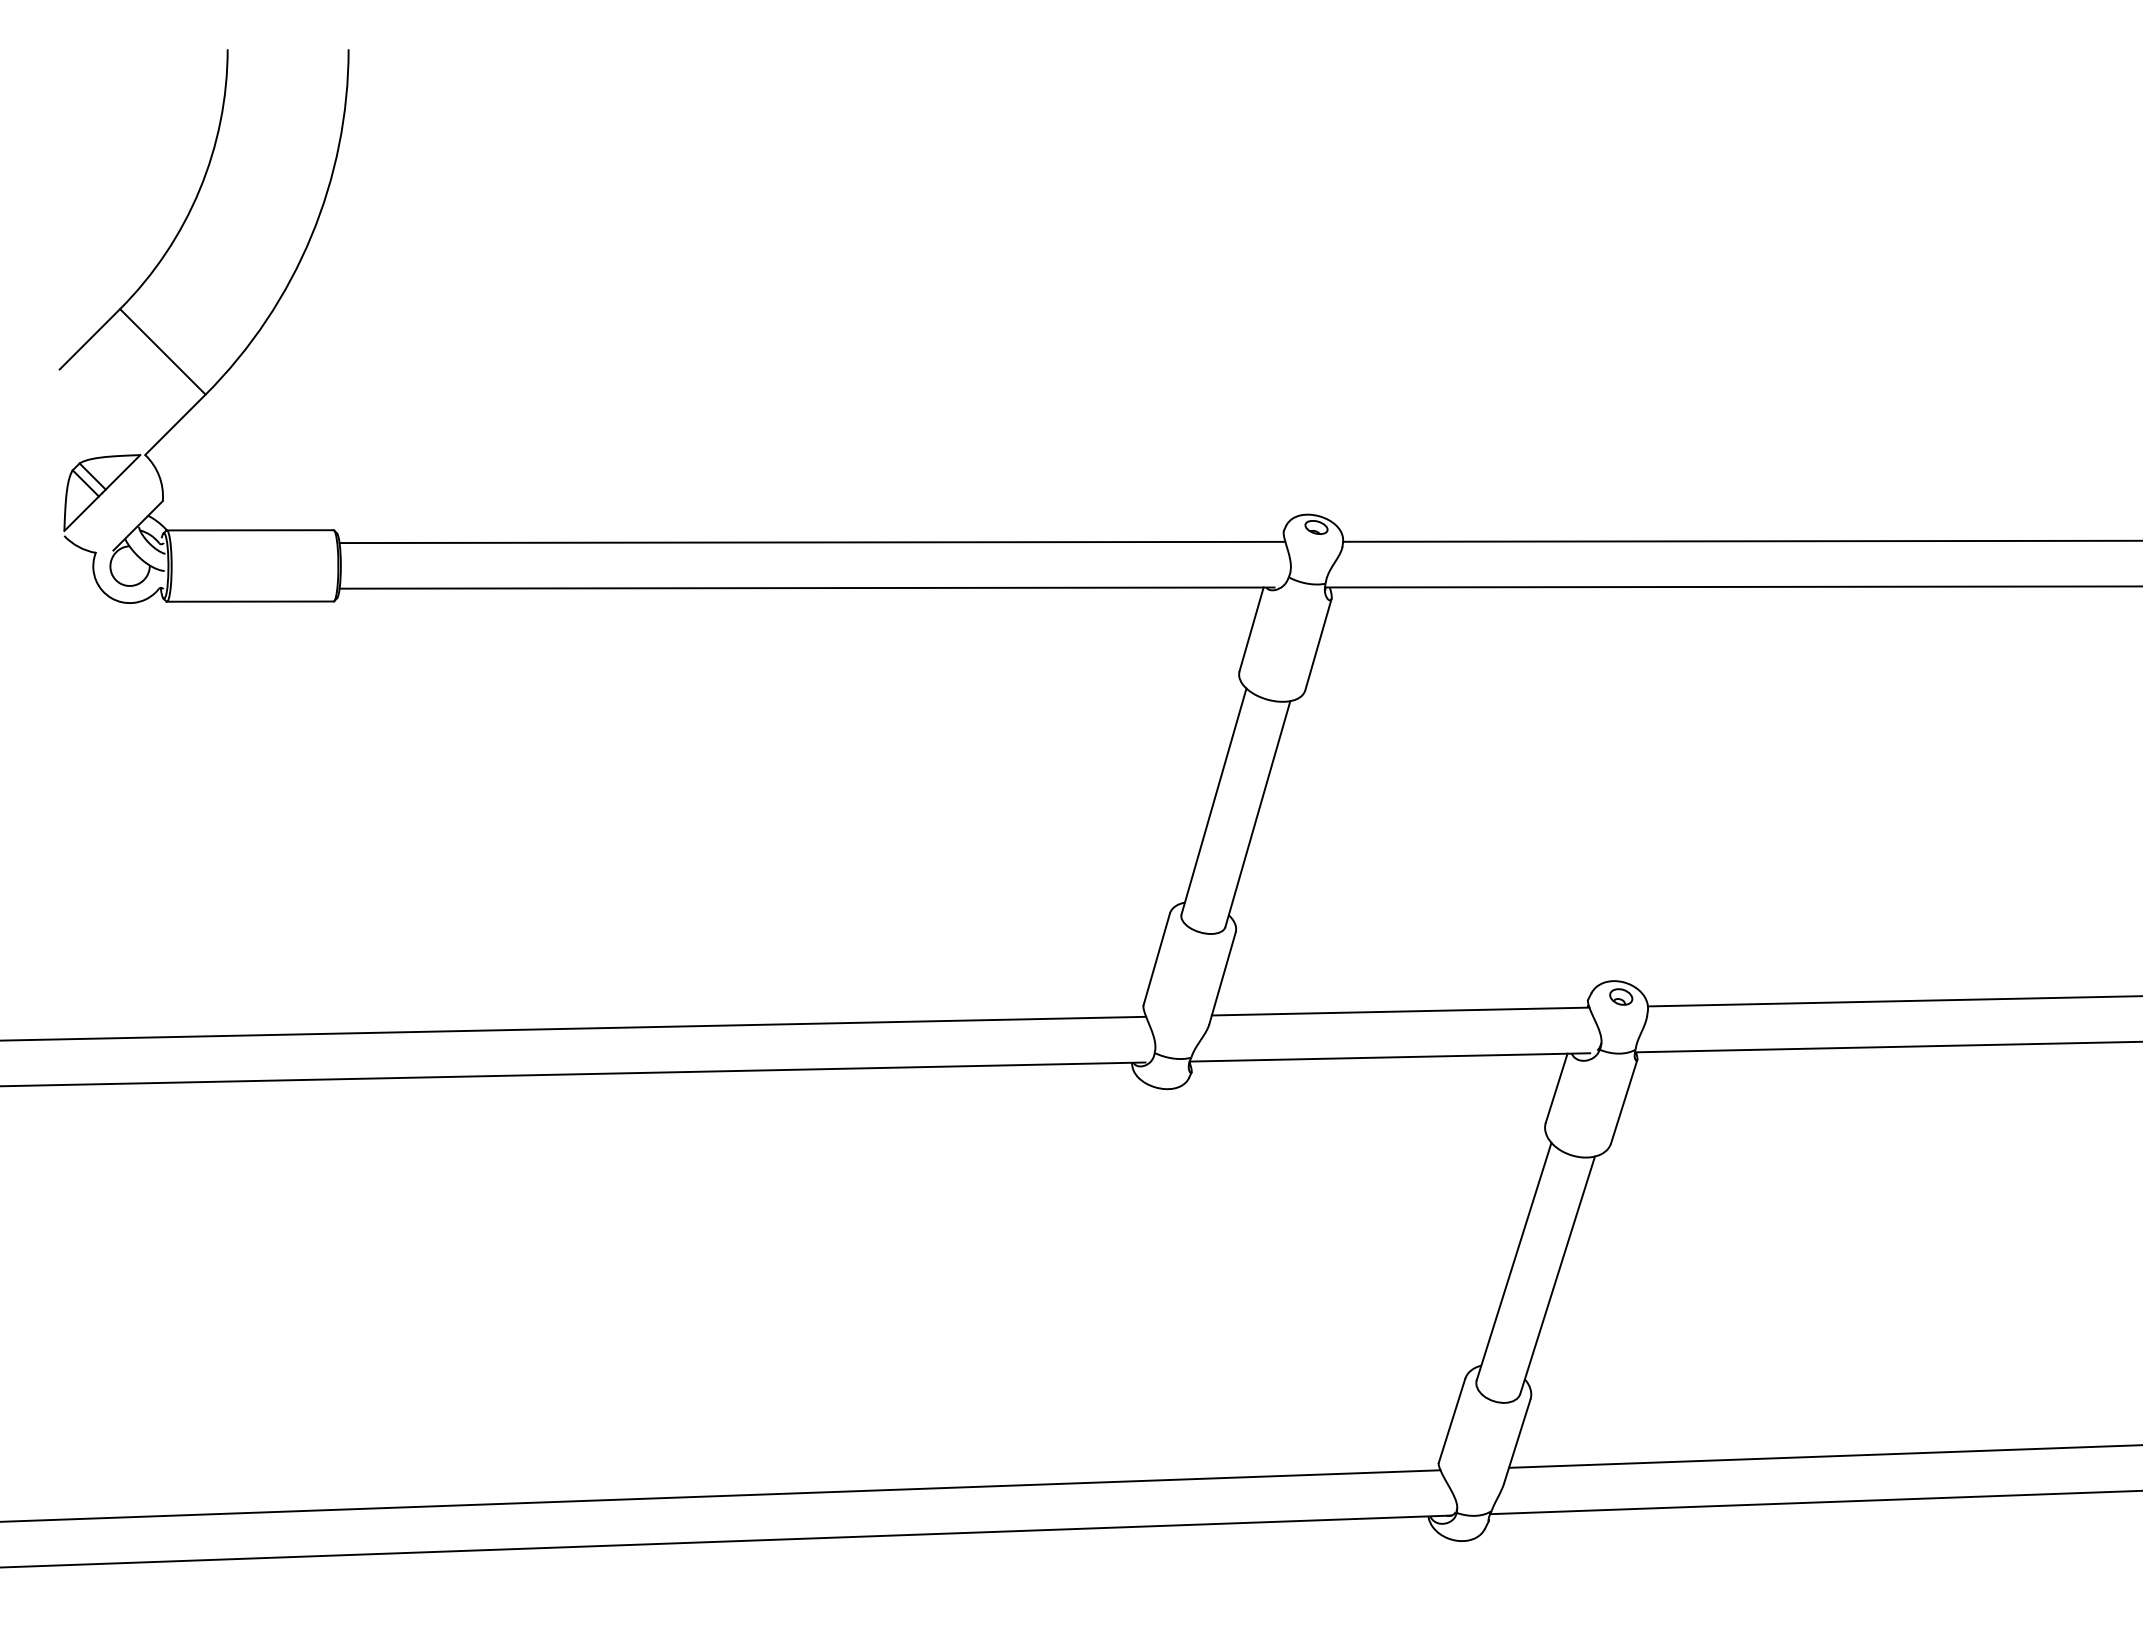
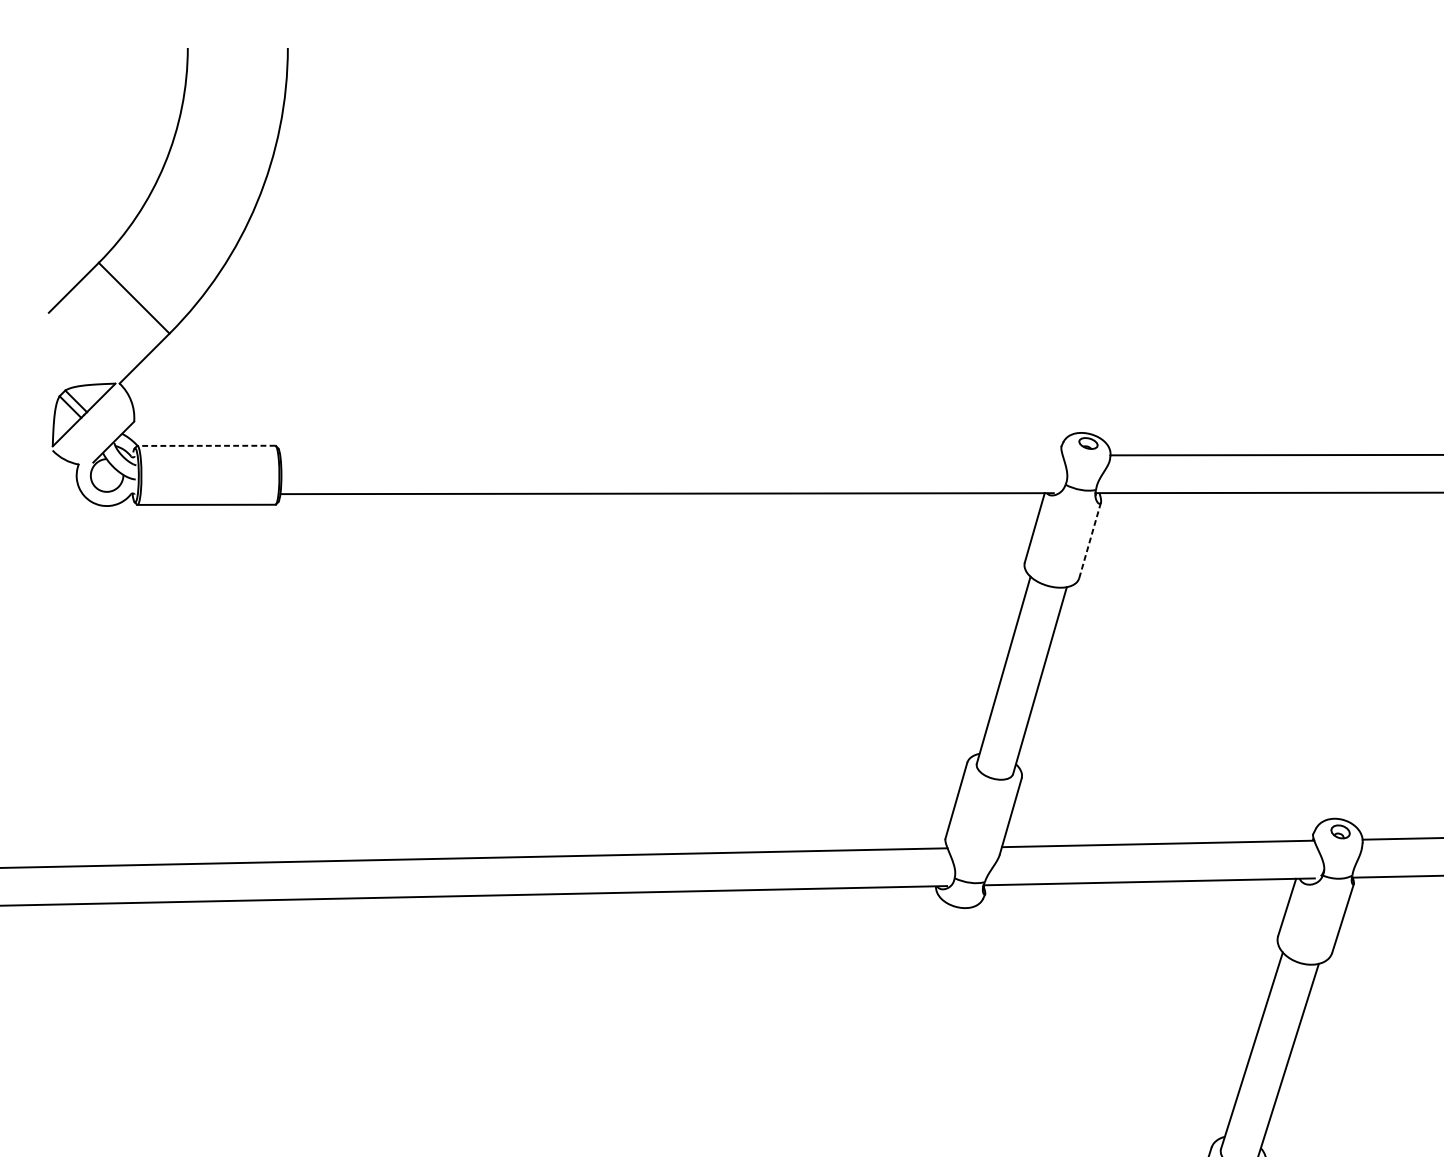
line: (249, 530) -> (205, 446), solid -> dashed
line: (812, 542) -> (671, 455), removed
line: (1318, 645) -> (1090, 541), solid -> dashed

